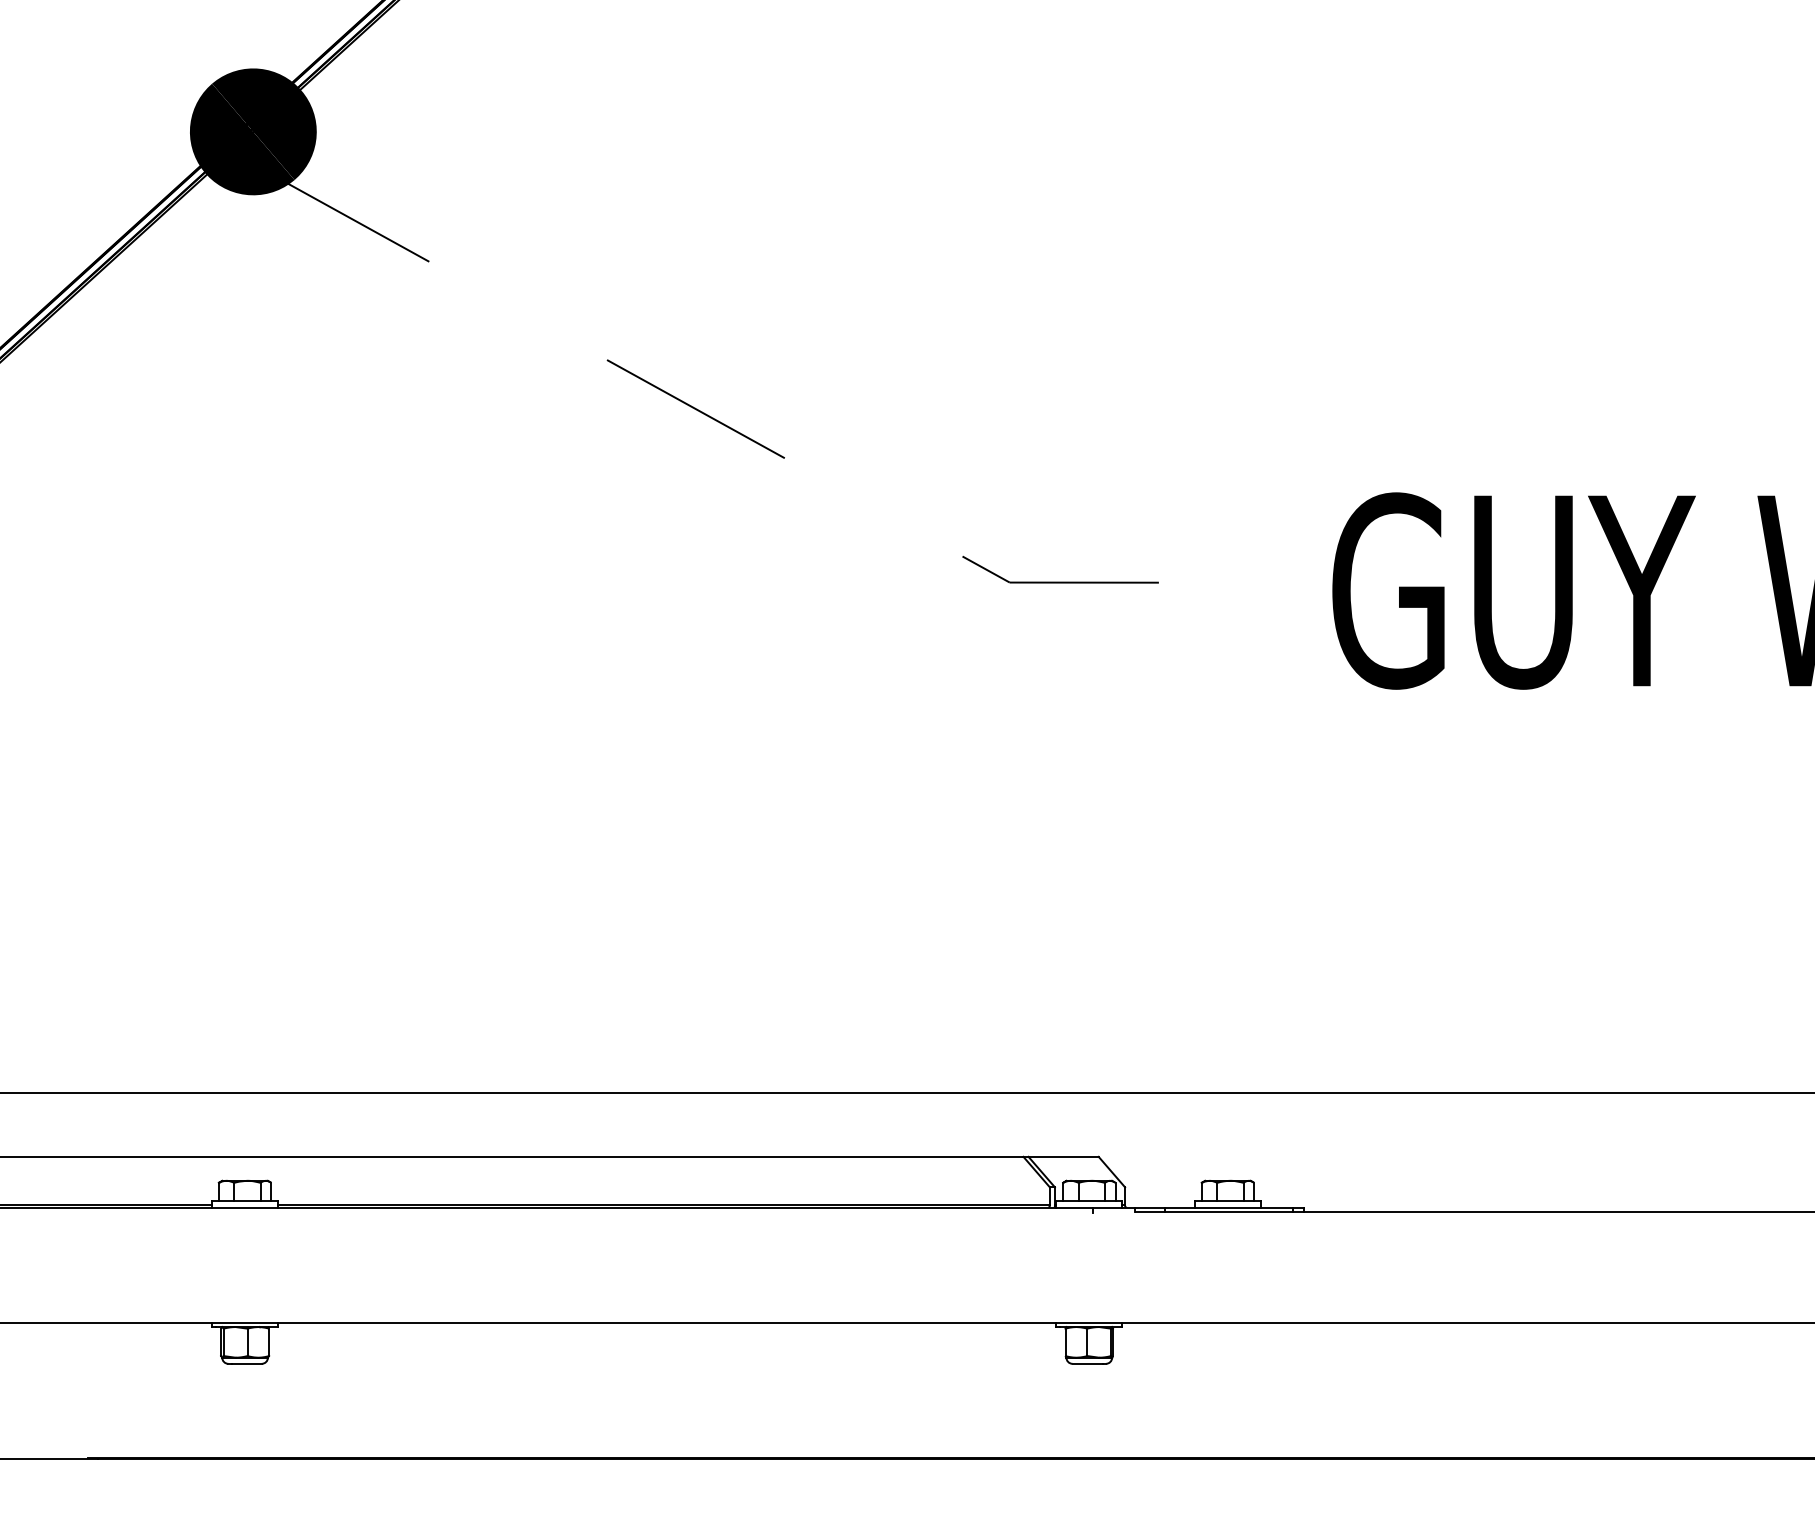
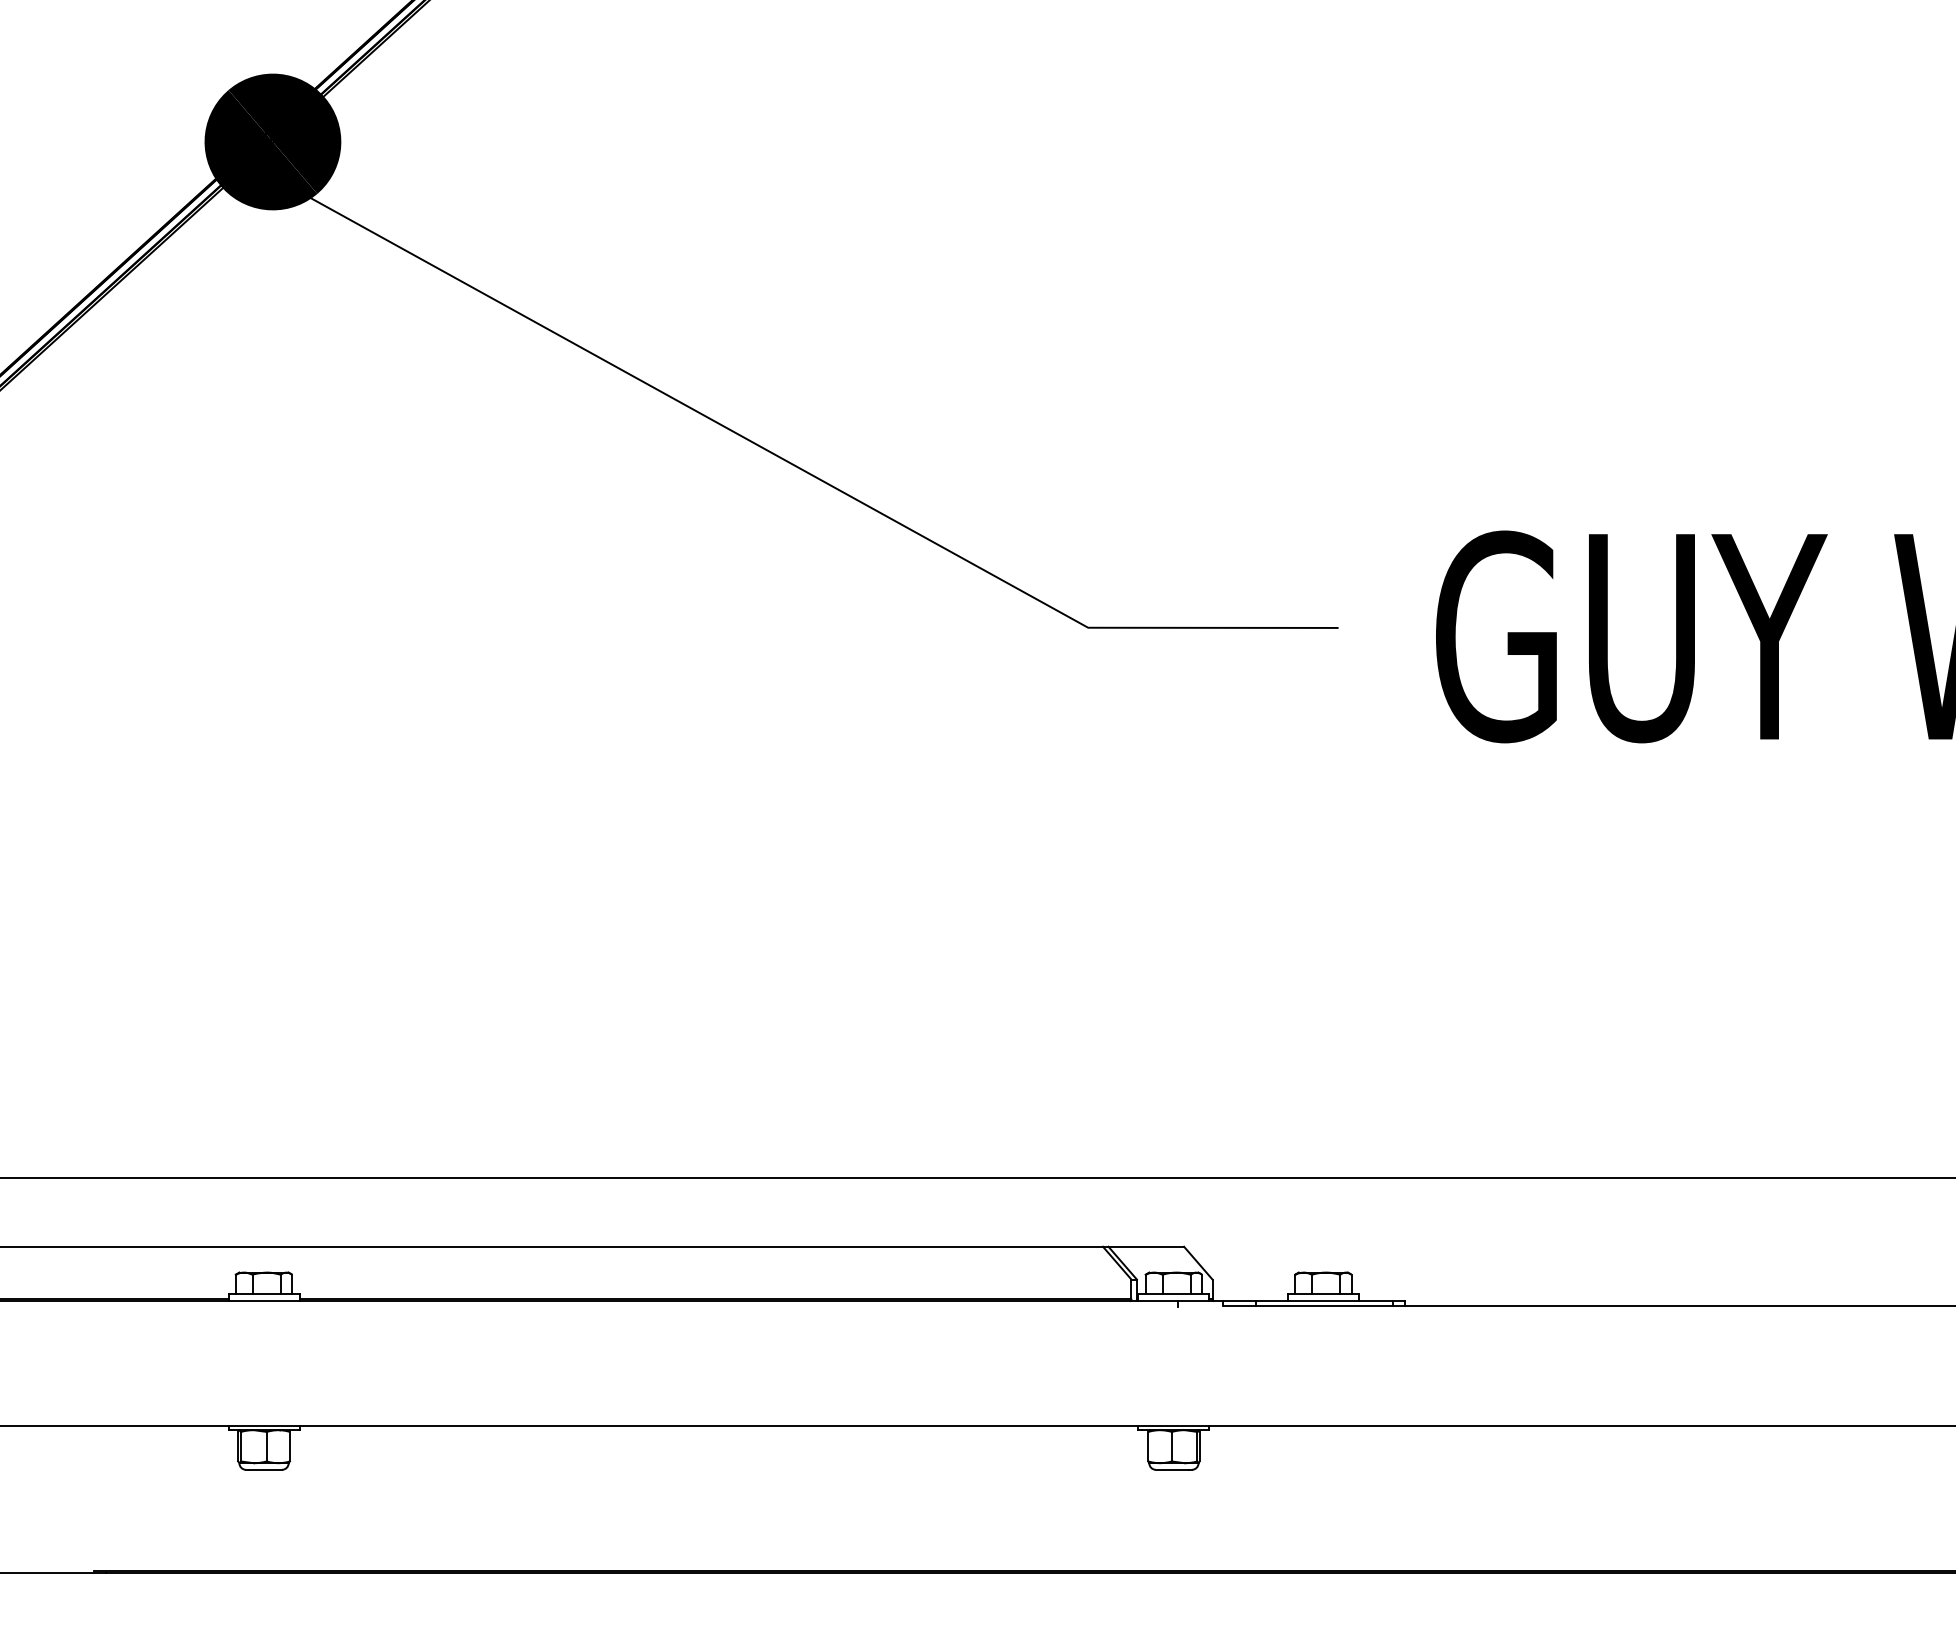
line: (732, 429) -> (789, 462), dashed -> solid

